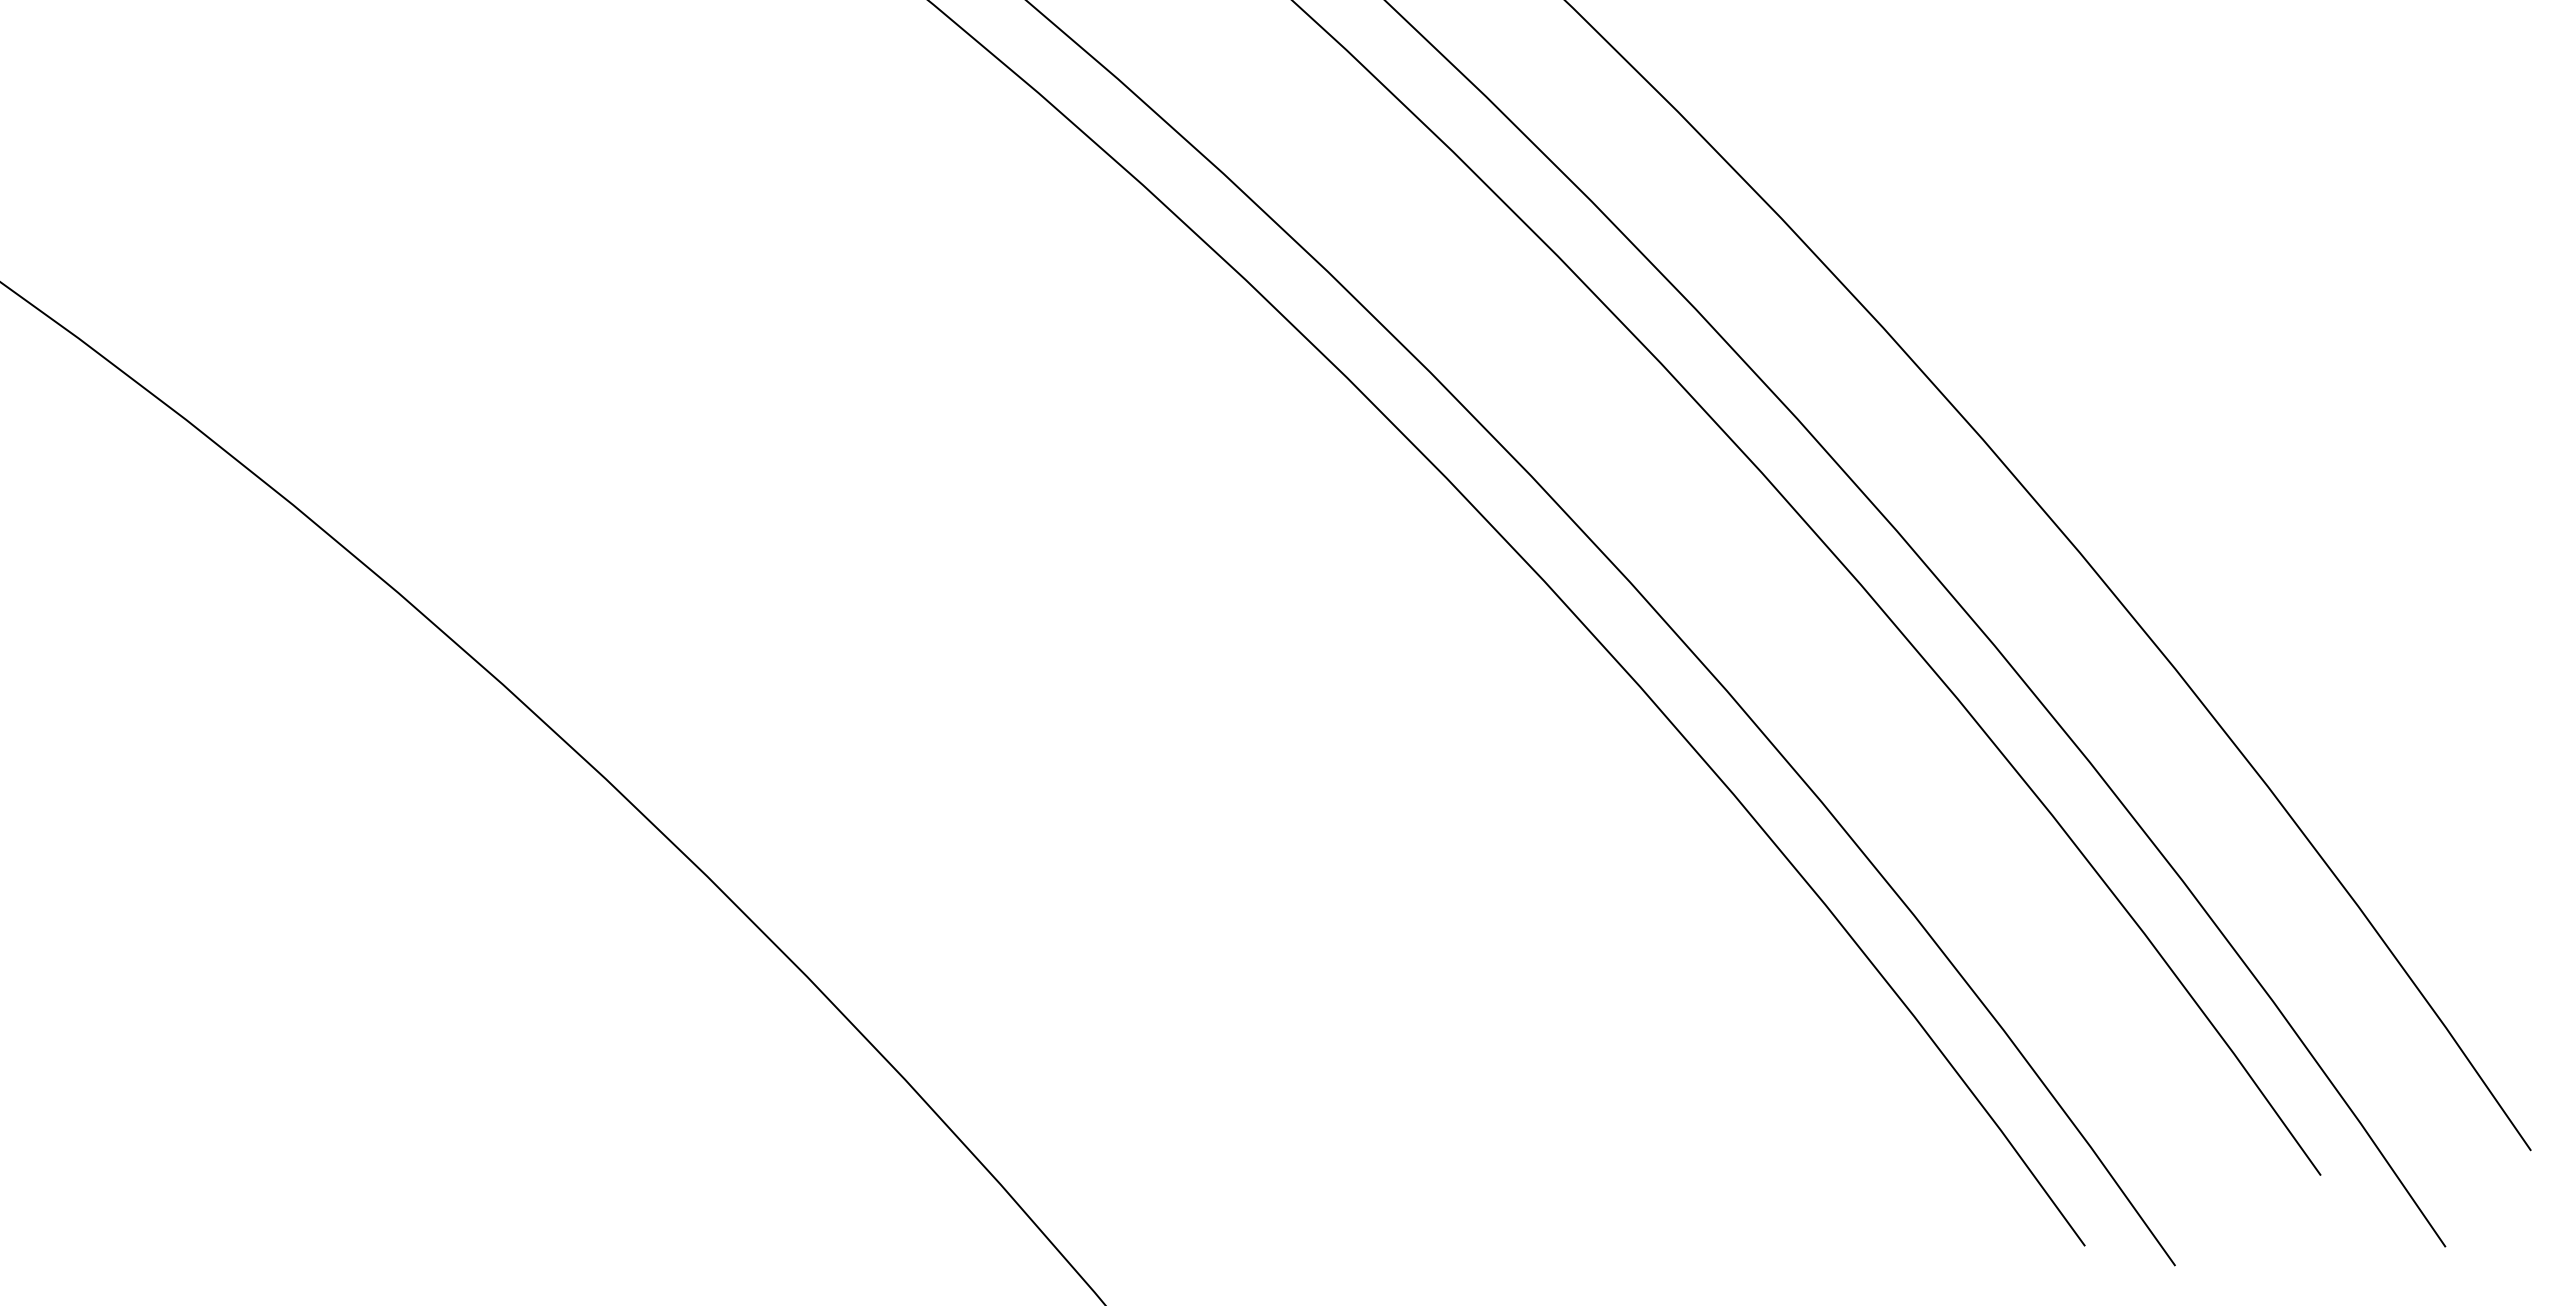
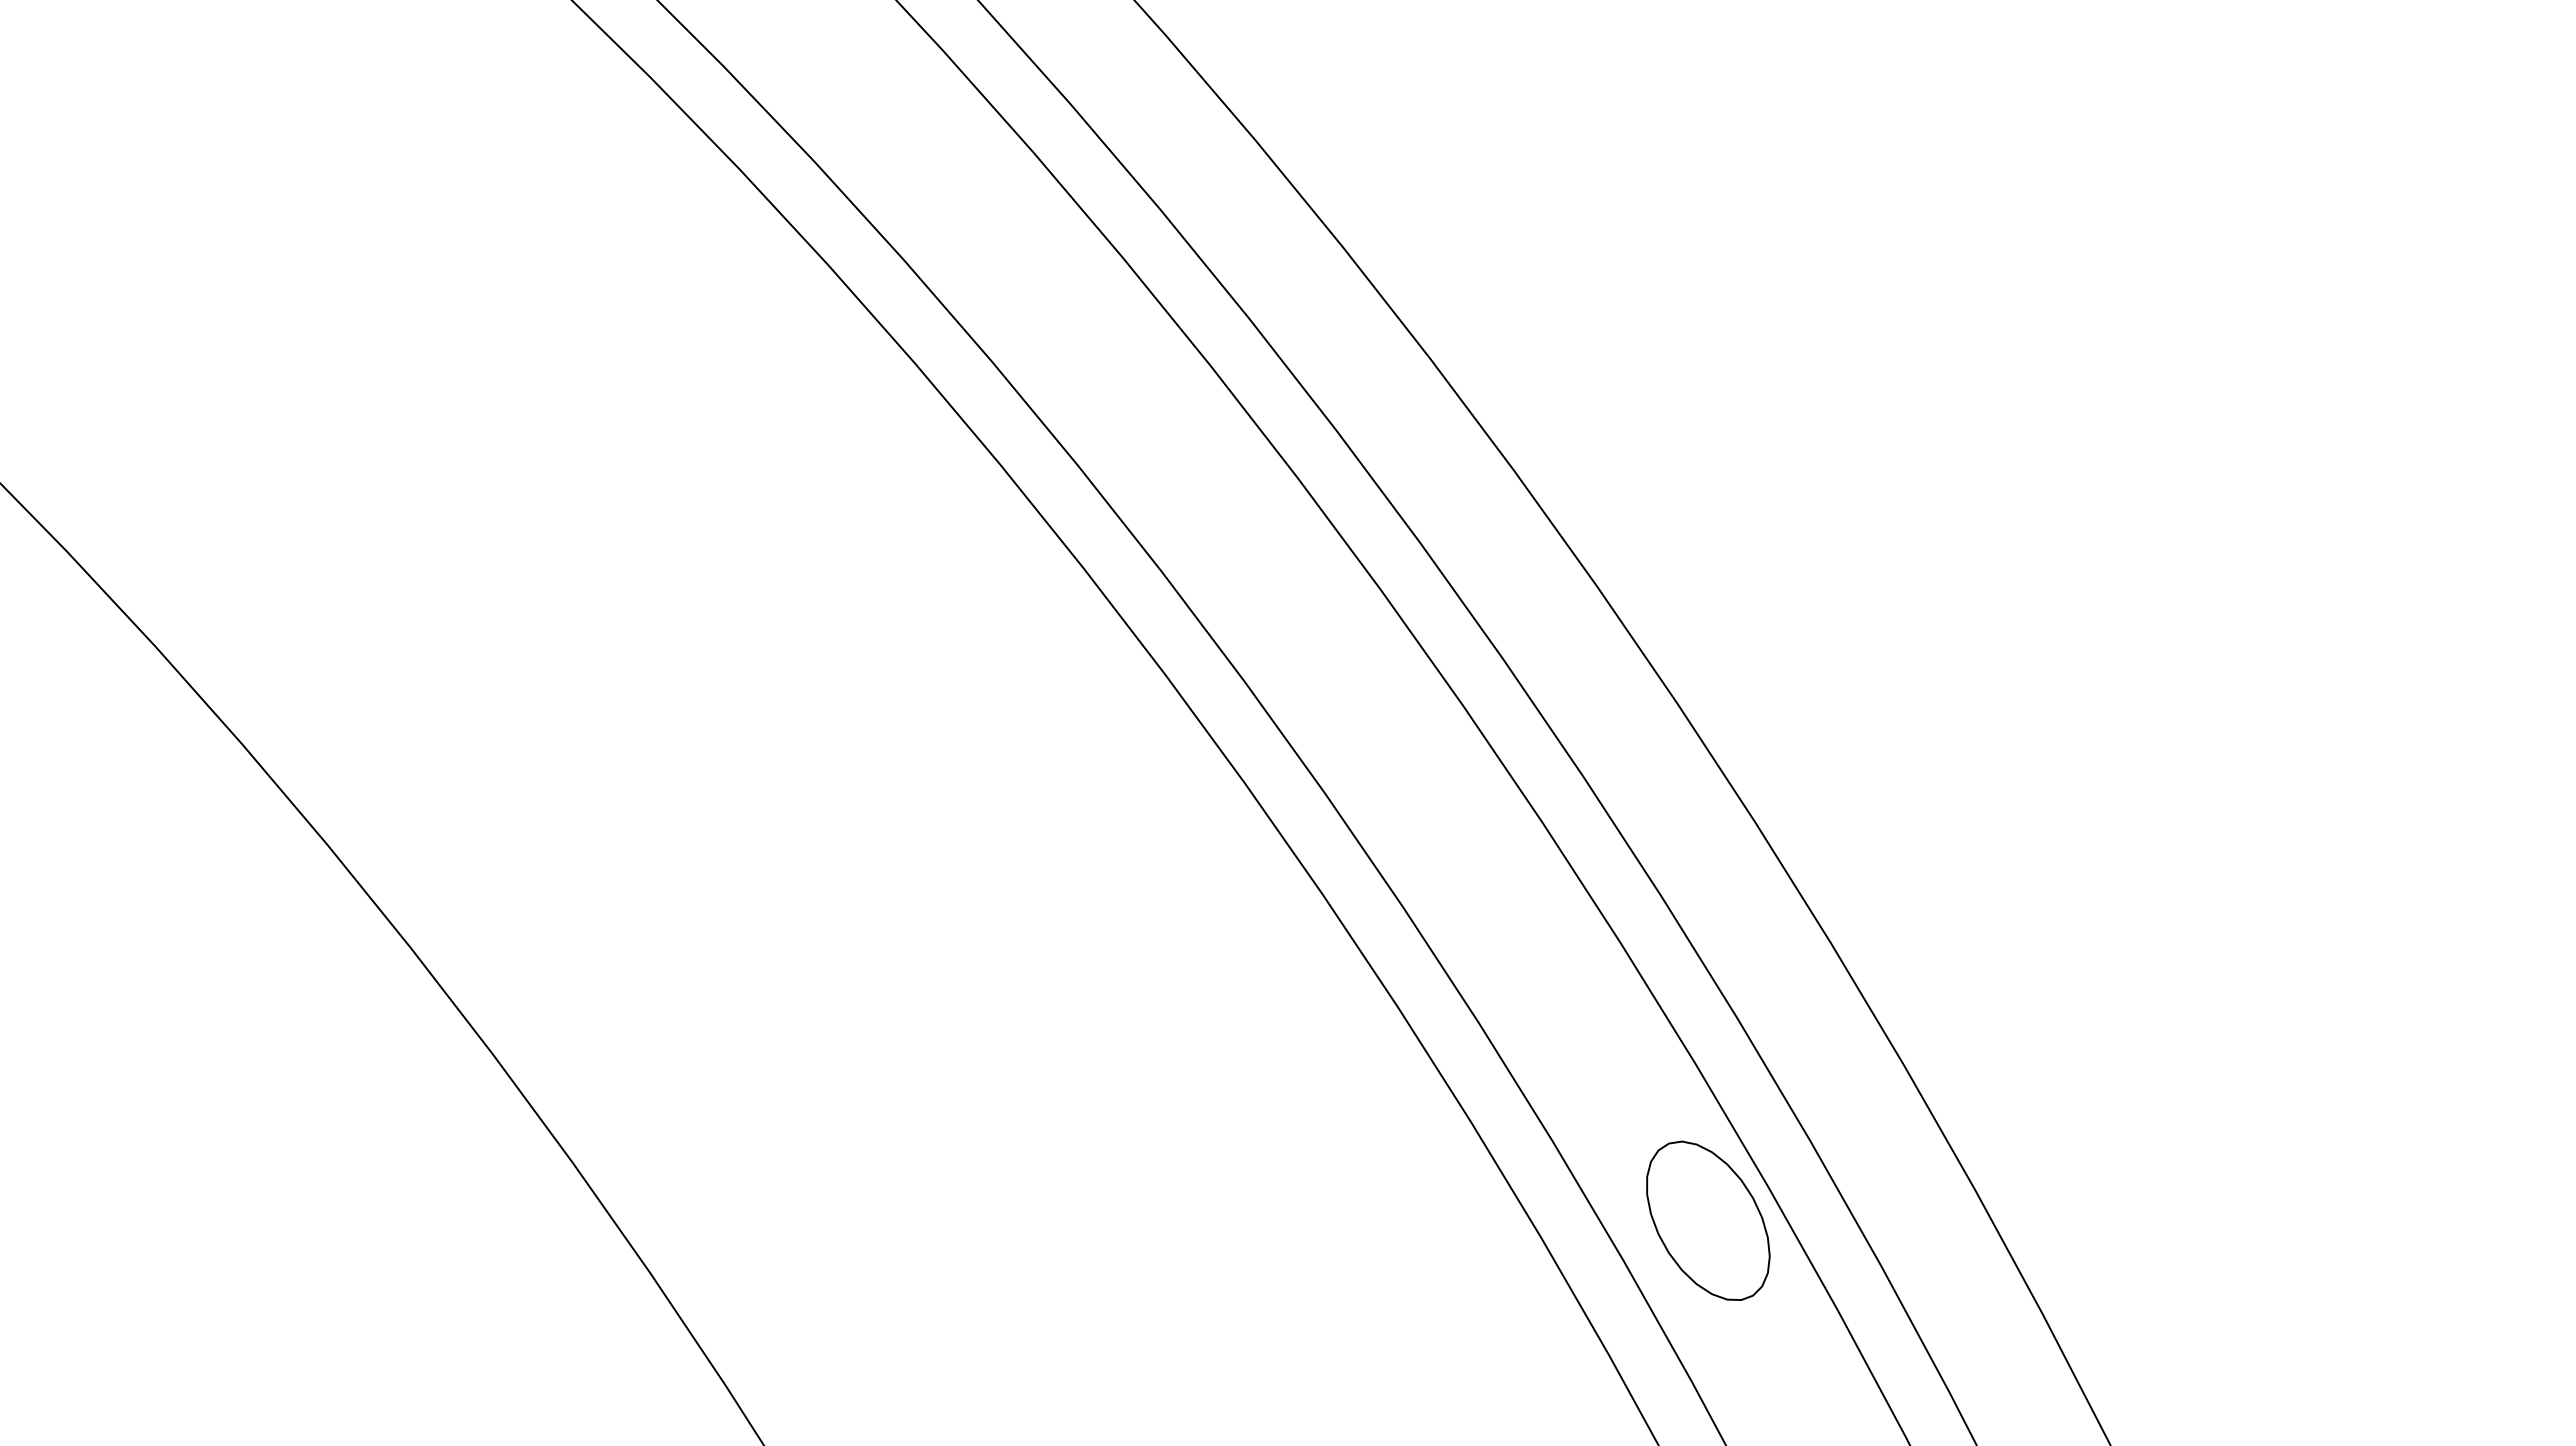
part: (1996, 860) -> (1708, 1220), added

